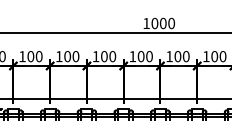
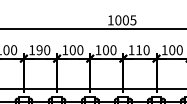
text: (171, 23) -> (133, 20), 1000 -> 1005
text: (67, 56) -> (39, 50), 100 -> 190
text: (177, 56) -> (138, 50), 100 -> 110

